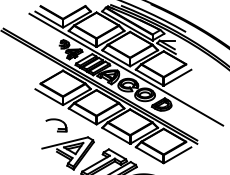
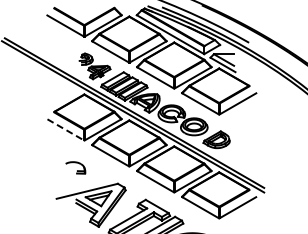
line: (125, 69) -> (168, 93), removed
line: (49, 97) -> (66, 130), solid -> dashed
part: (56, 125) -> (75, 167), size x0.7

